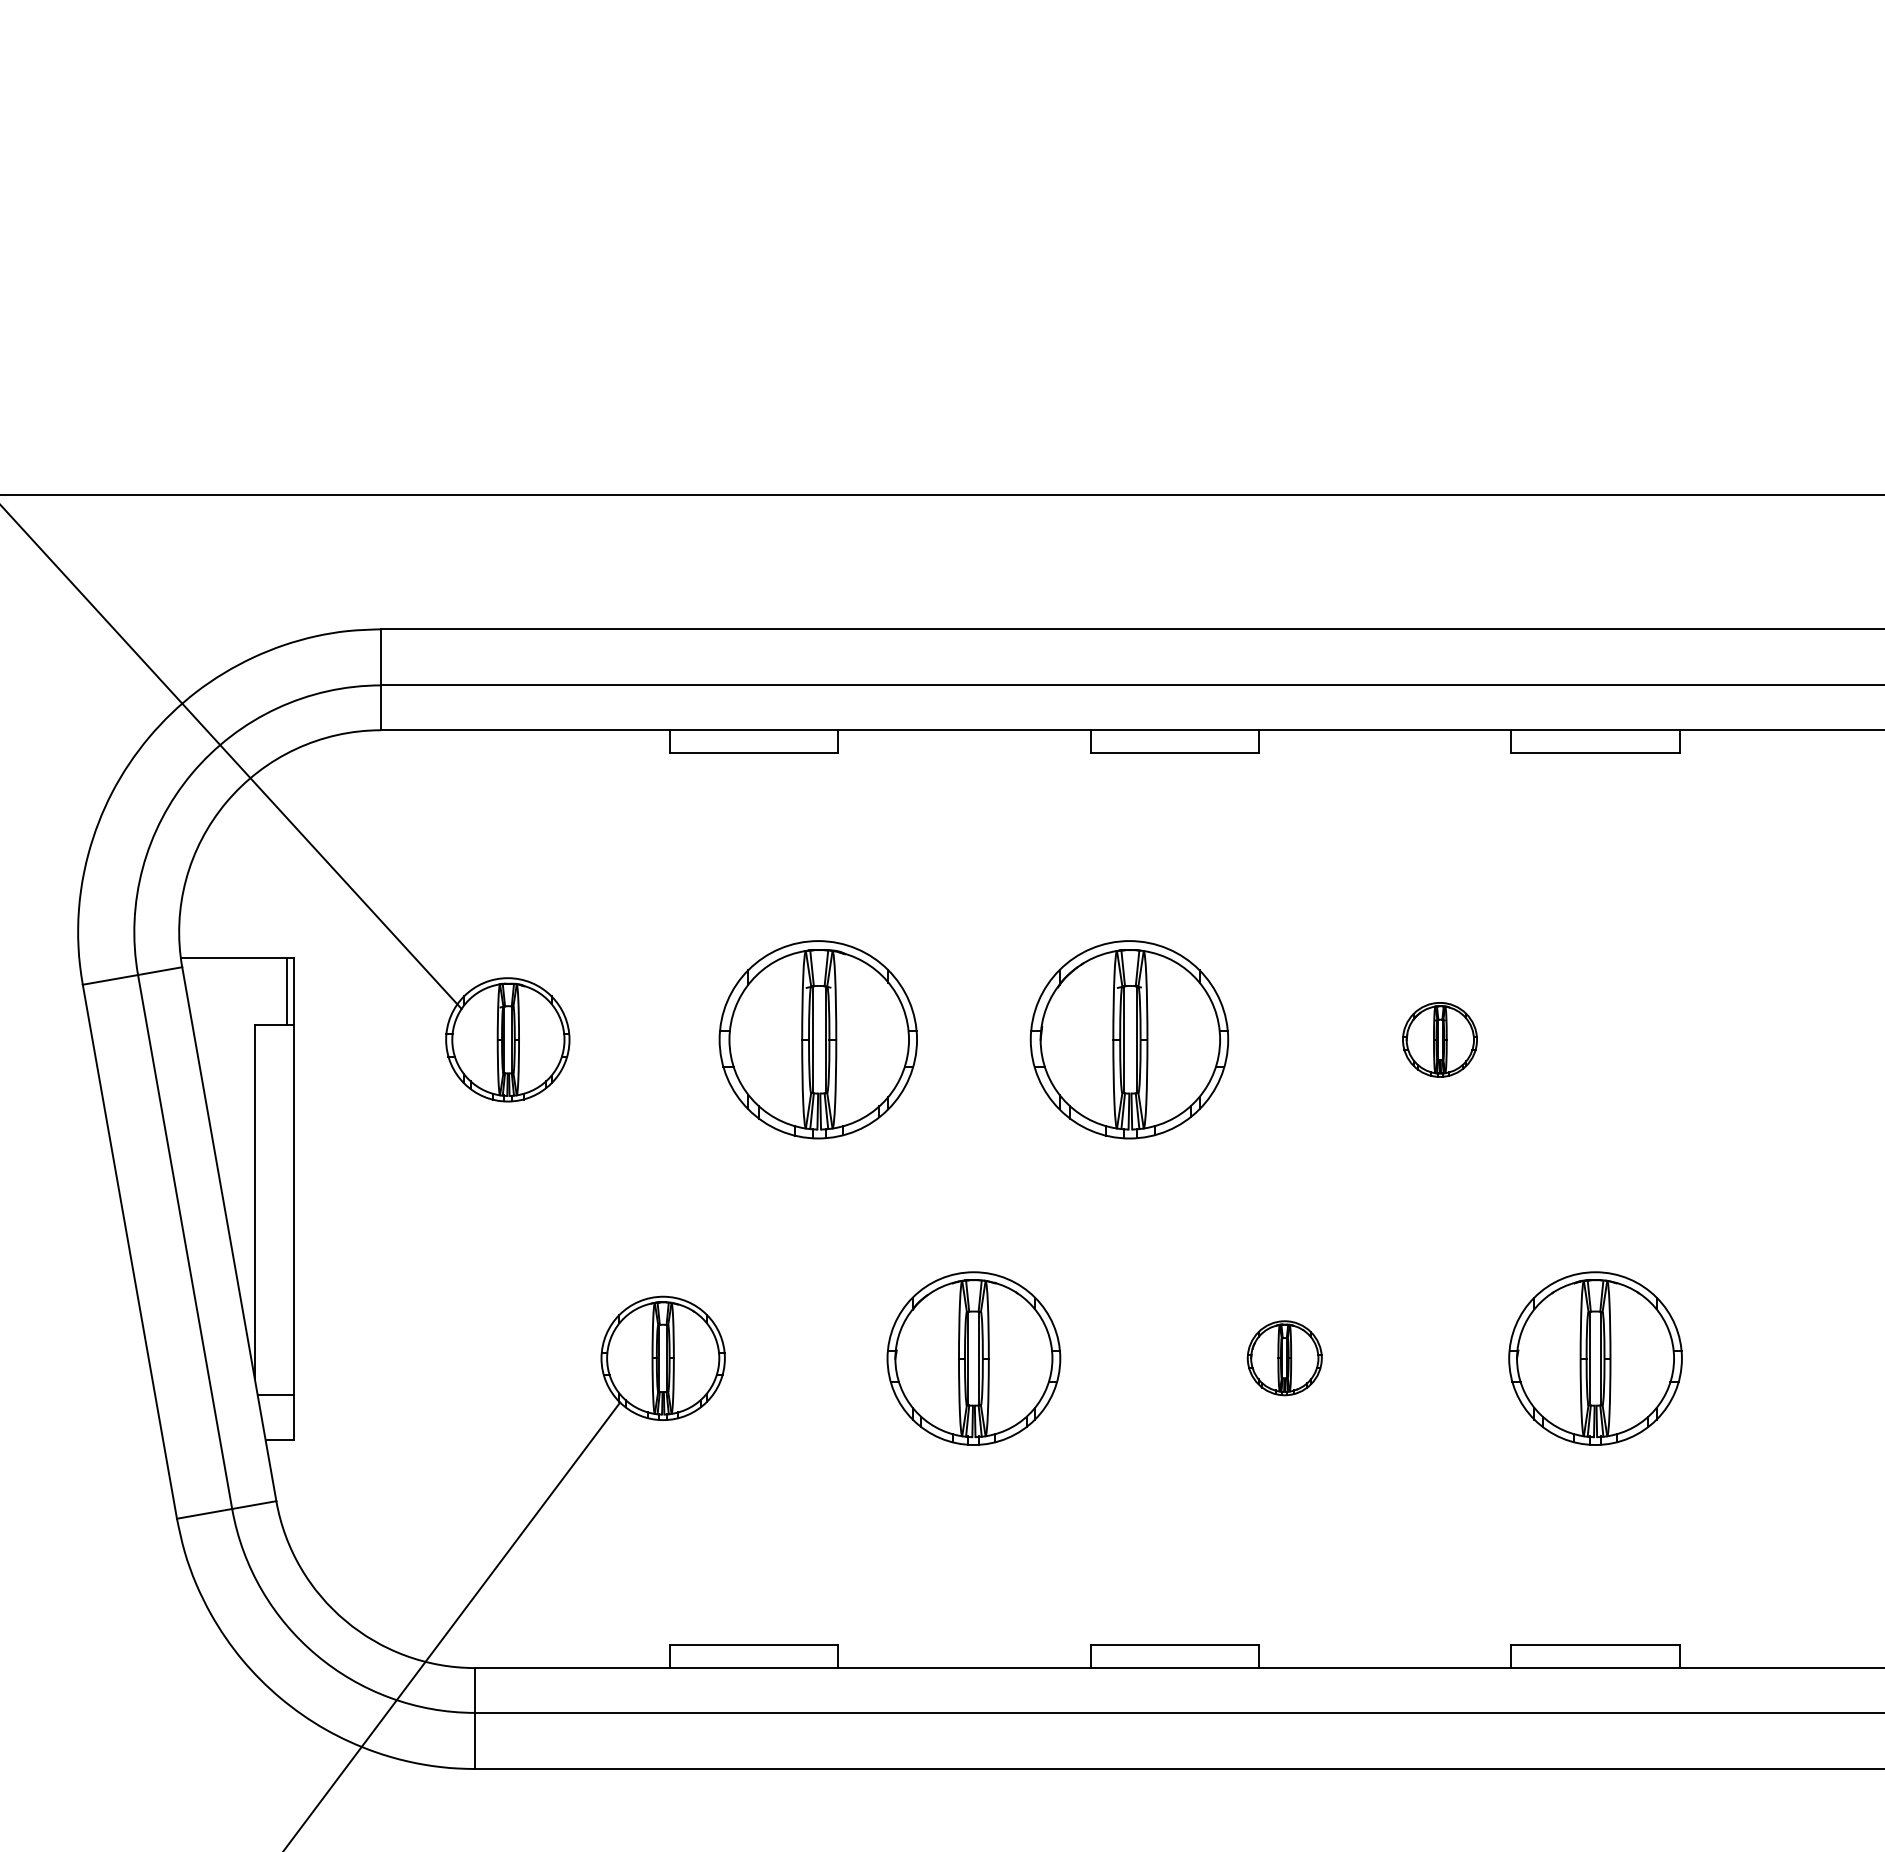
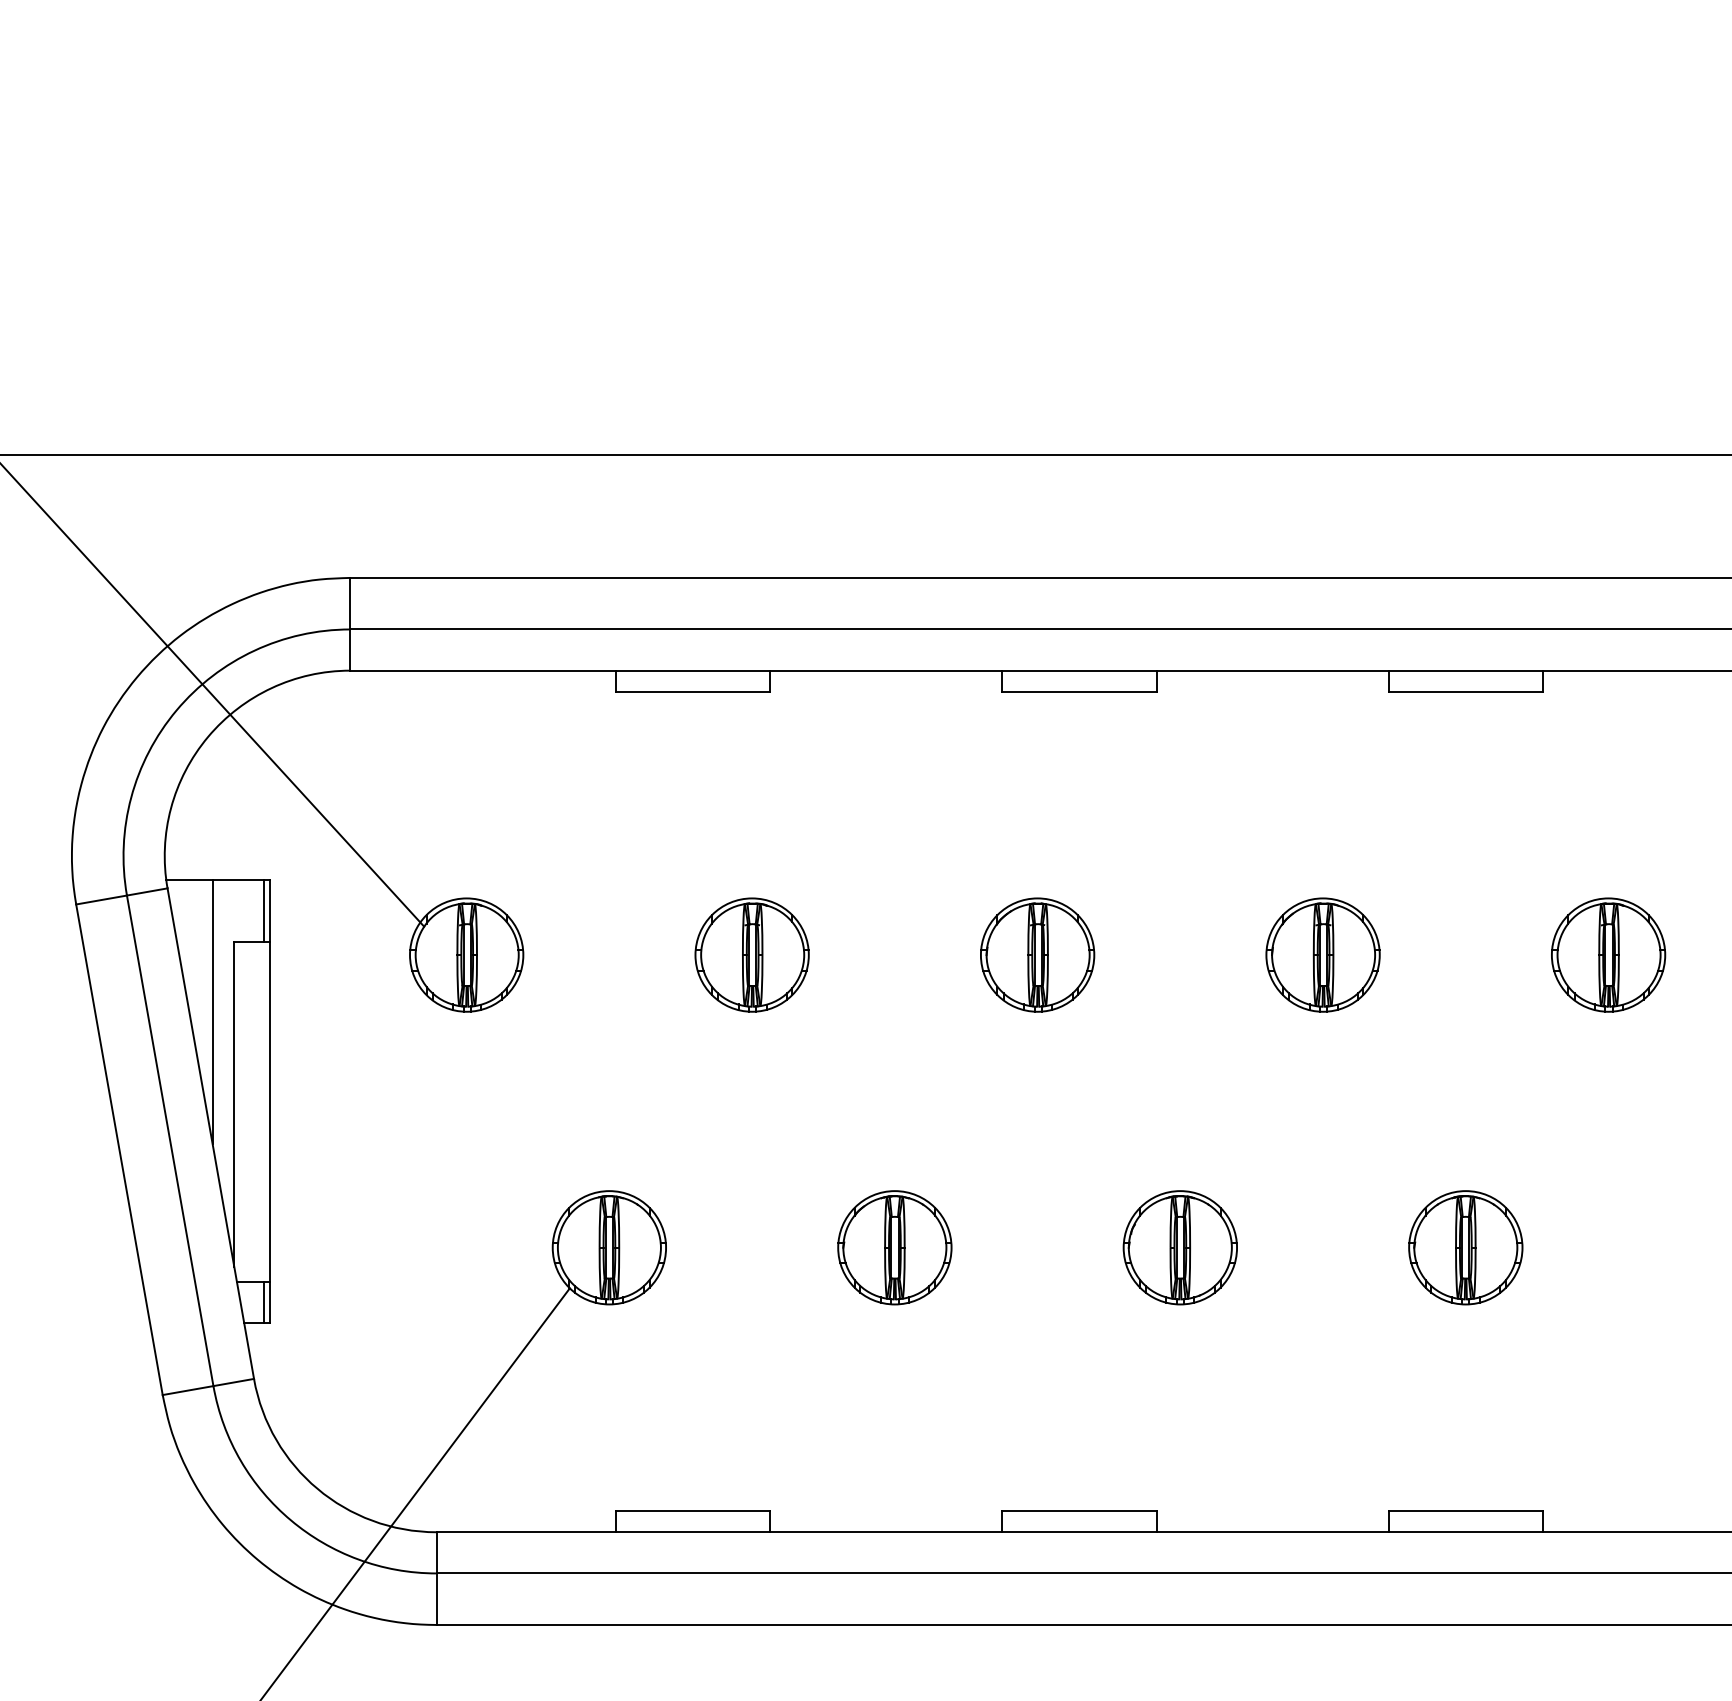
part: (818, 1039) -> (752, 954), size x0.62
part: (1128, 1039) -> (1036, 954), size x0.62
part: (1439, 1039) -> (1322, 954), size x1.67
part: (1750, 1039) -> (1608, 954), added
line: (231, 1101) -> (212, 1011), added
part: (973, 1357) -> (894, 1246), size x0.71
part: (1284, 1357) -> (1180, 1246), size x1.67
part: (1594, 1357) -> (1464, 1246), size x0.71
line: (287, 1417) -> (264, 1302), added

